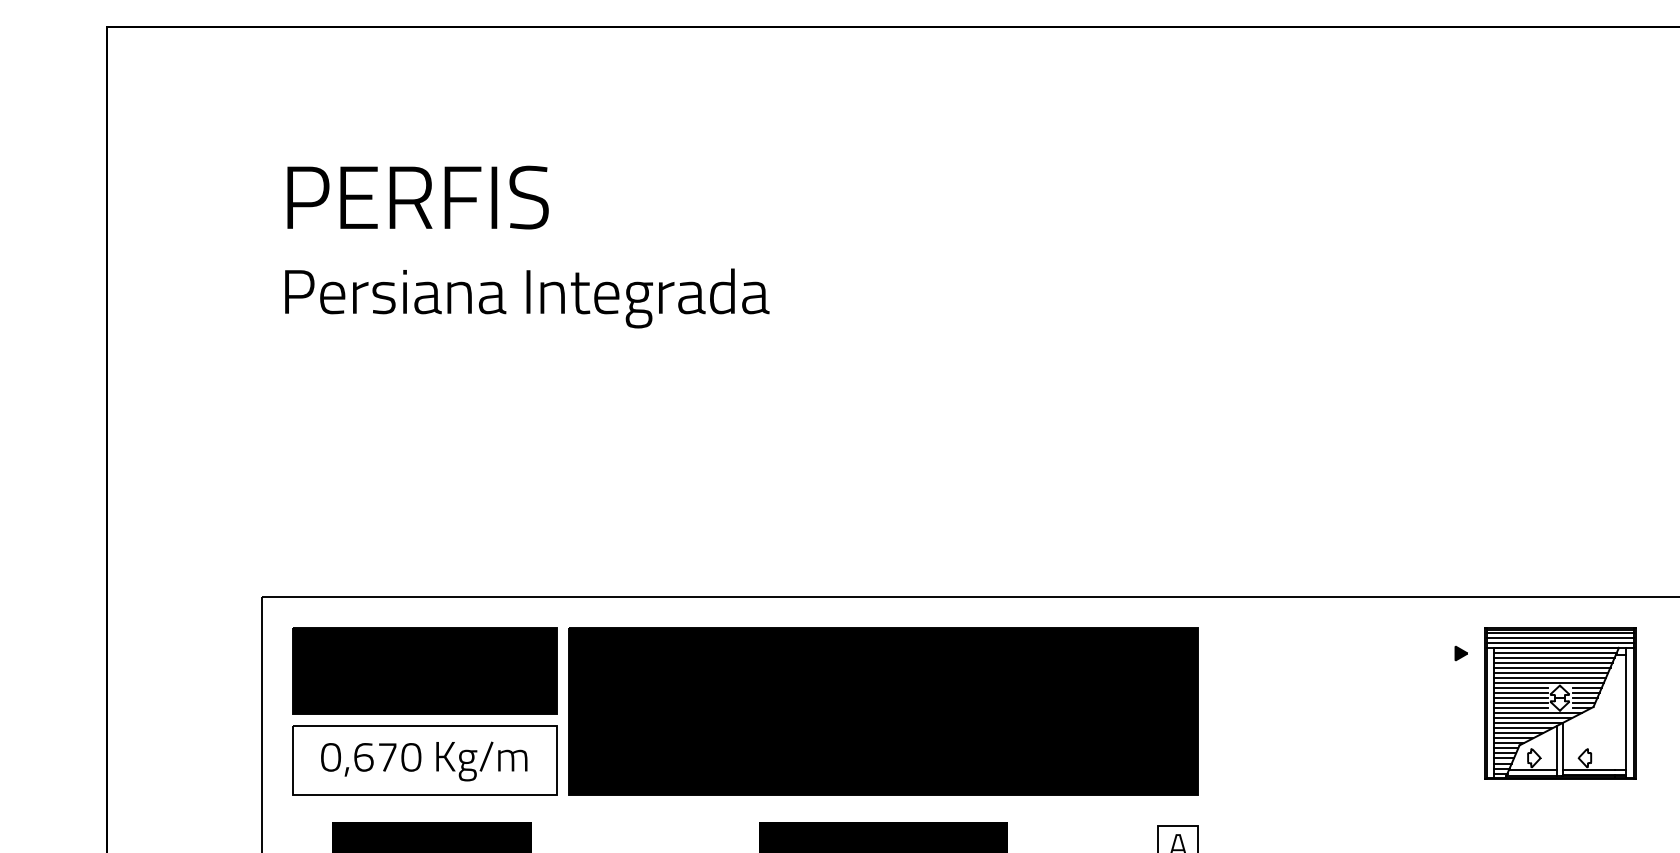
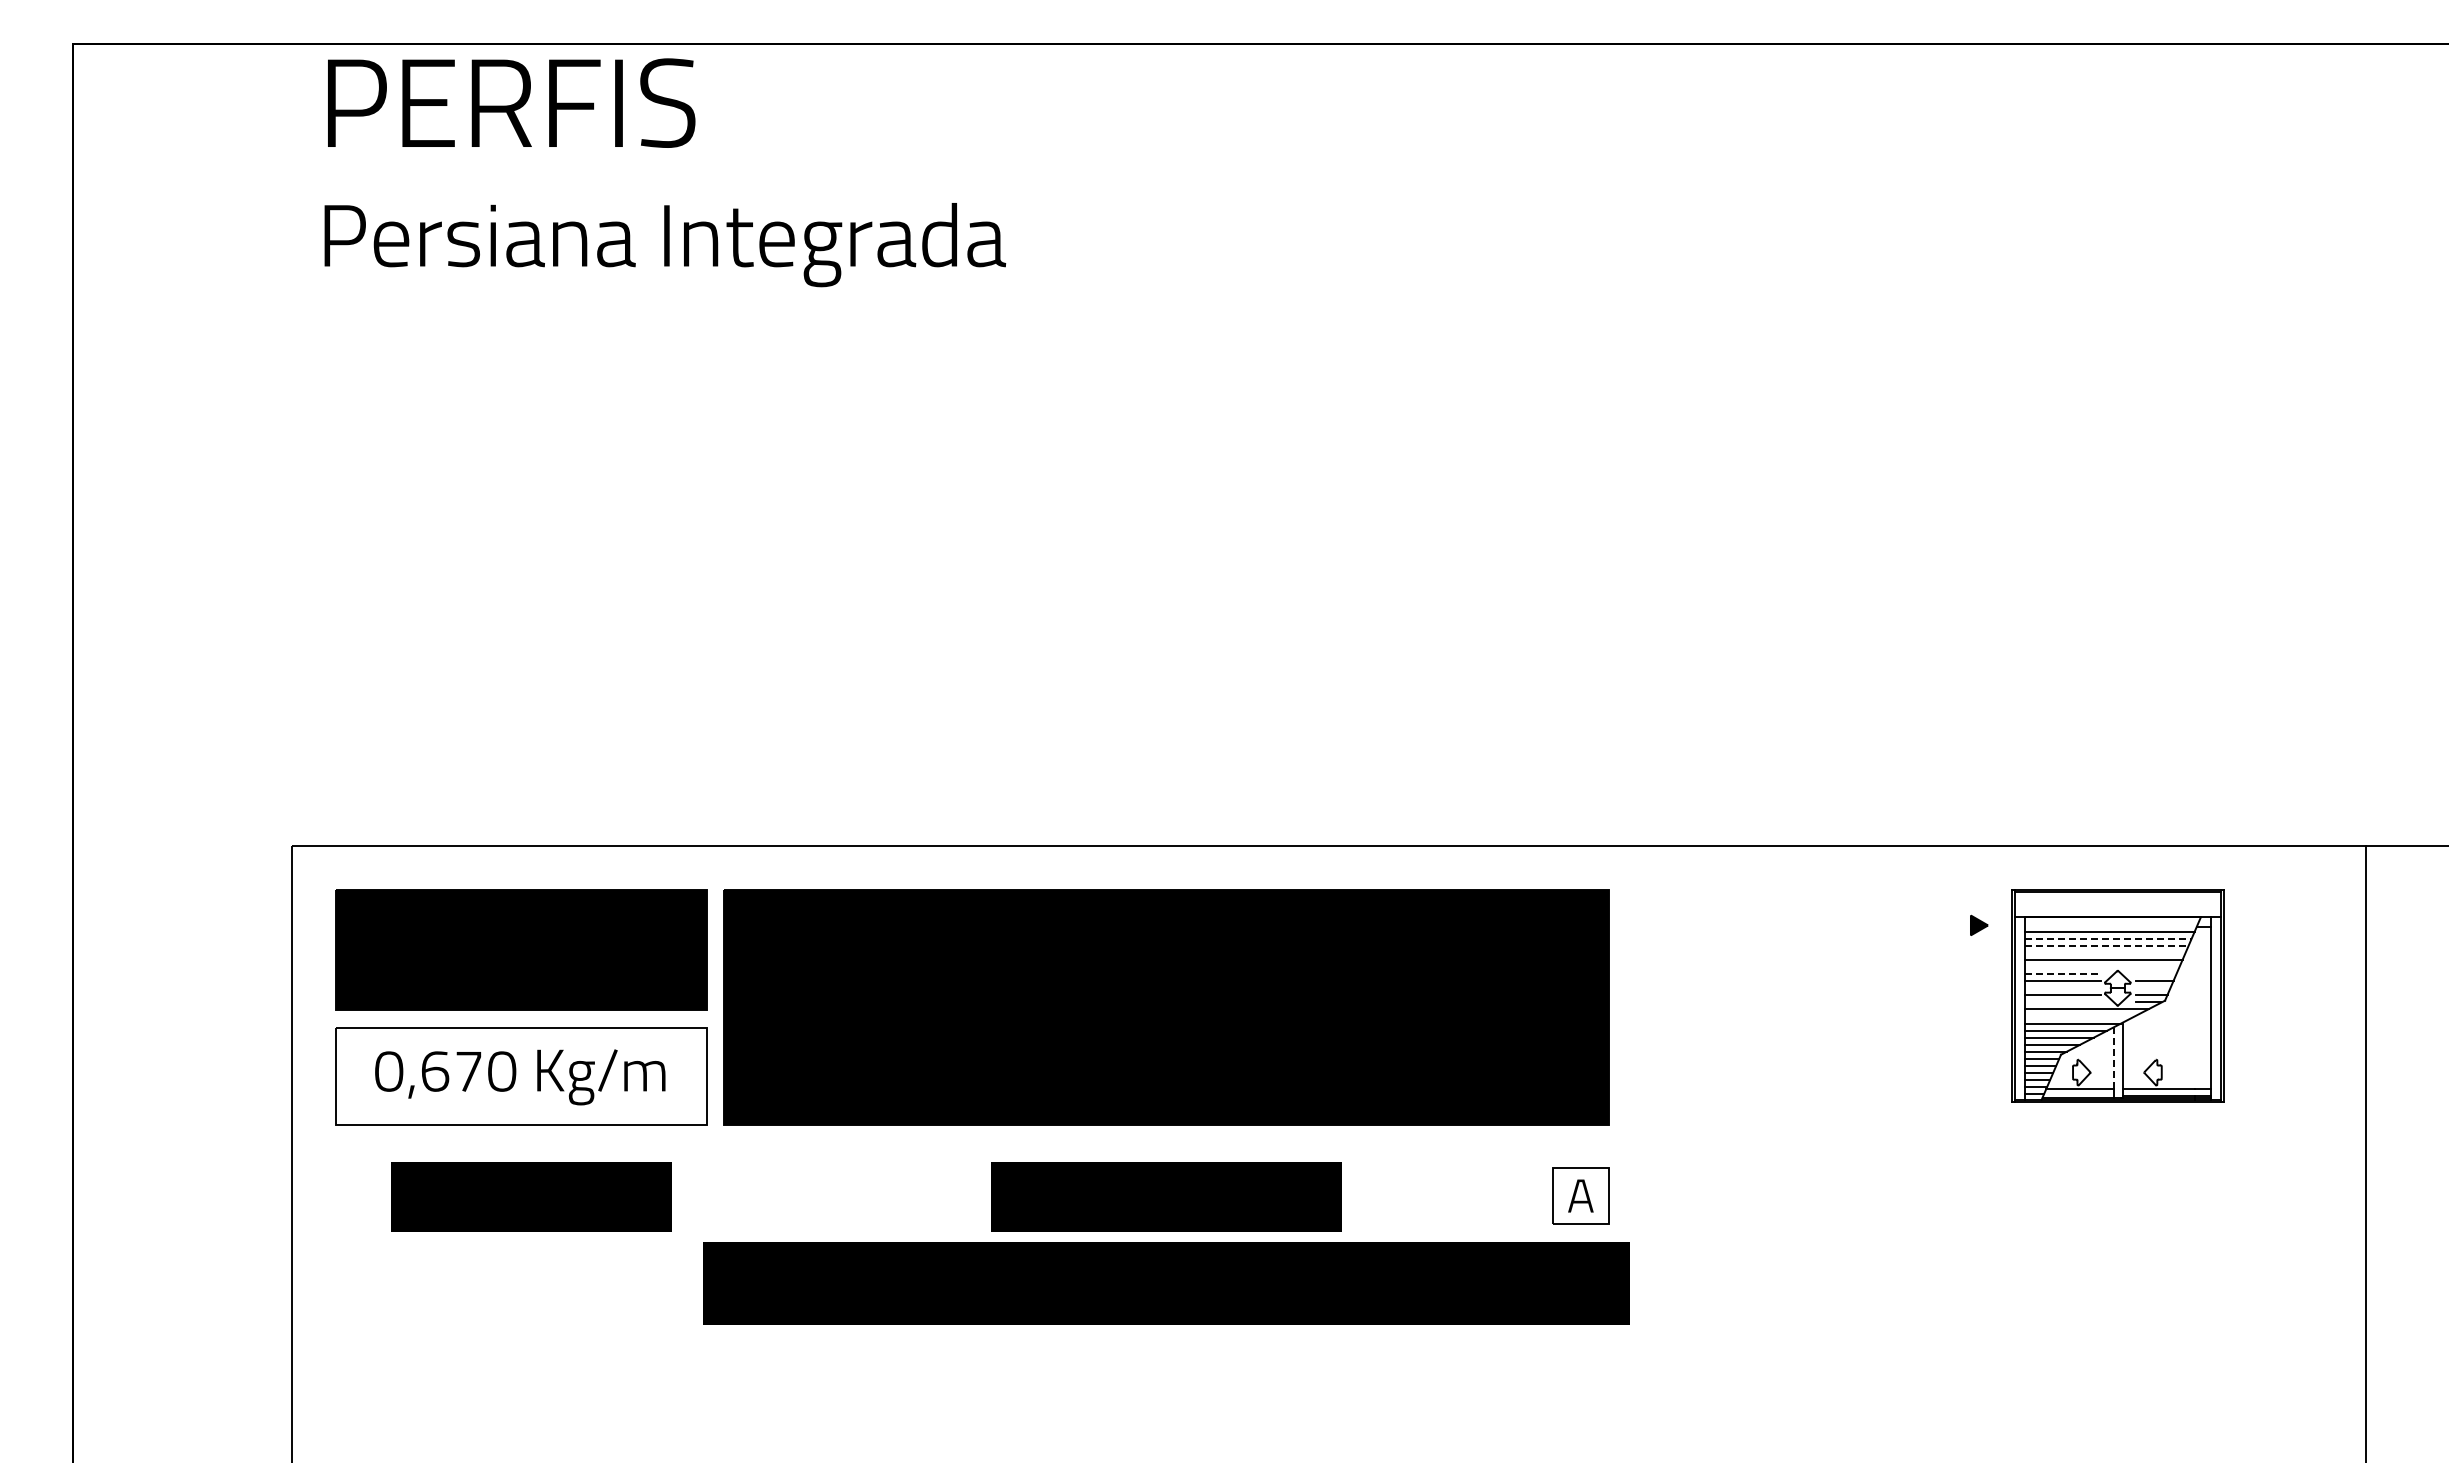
text: (527, 246) -> (665, 172), moved
line: (1560, 632) -> (2118, 896), removed
line: (1560, 637) -> (2118, 903), removed
line: (1560, 642) -> (2118, 910), removed
line: (1554, 652) -> (2110, 924), removed
line: (1553, 662) -> (2108, 938), solid -> dashed
line: (1551, 667) -> (2106, 945), solid -> dashed
line: (1550, 672) -> (2104, 952), removed
line: (1548, 682) -> (2101, 966), removed
line: (1521, 688) -> (2063, 974), solid -> dashed
line: (1587, 688) -> (2156, 974), removed
line: (1520, 698) -> (2062, 988), removed
line: (1585, 698) -> (2153, 988), removed
line: (1520, 708) -> (2062, 1002), removed
line: (1531, 718) -> (2078, 1016), removed
line: (1556, 748) -> (2113, 1058), solid -> dashed

